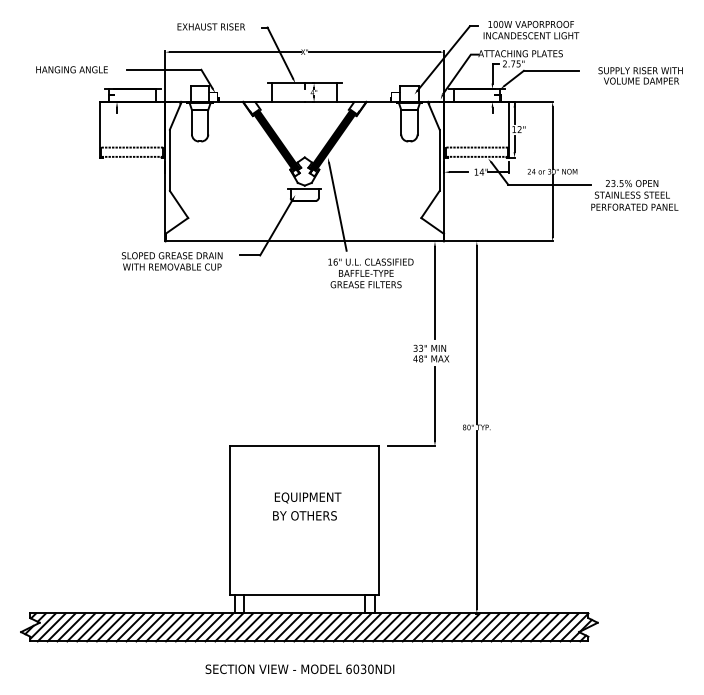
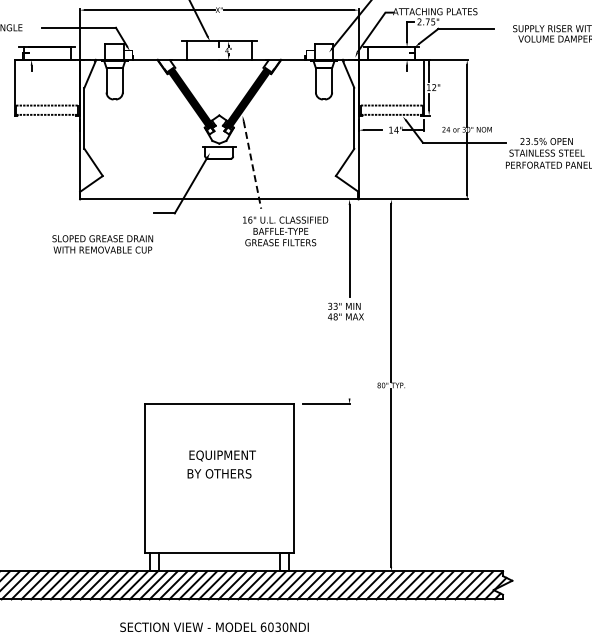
line: (337, 207) -> (252, 165), solid -> dashed
text: (171, 261) -> (102, 244), moved
line: (434, 404) -> (349, 362), removed

